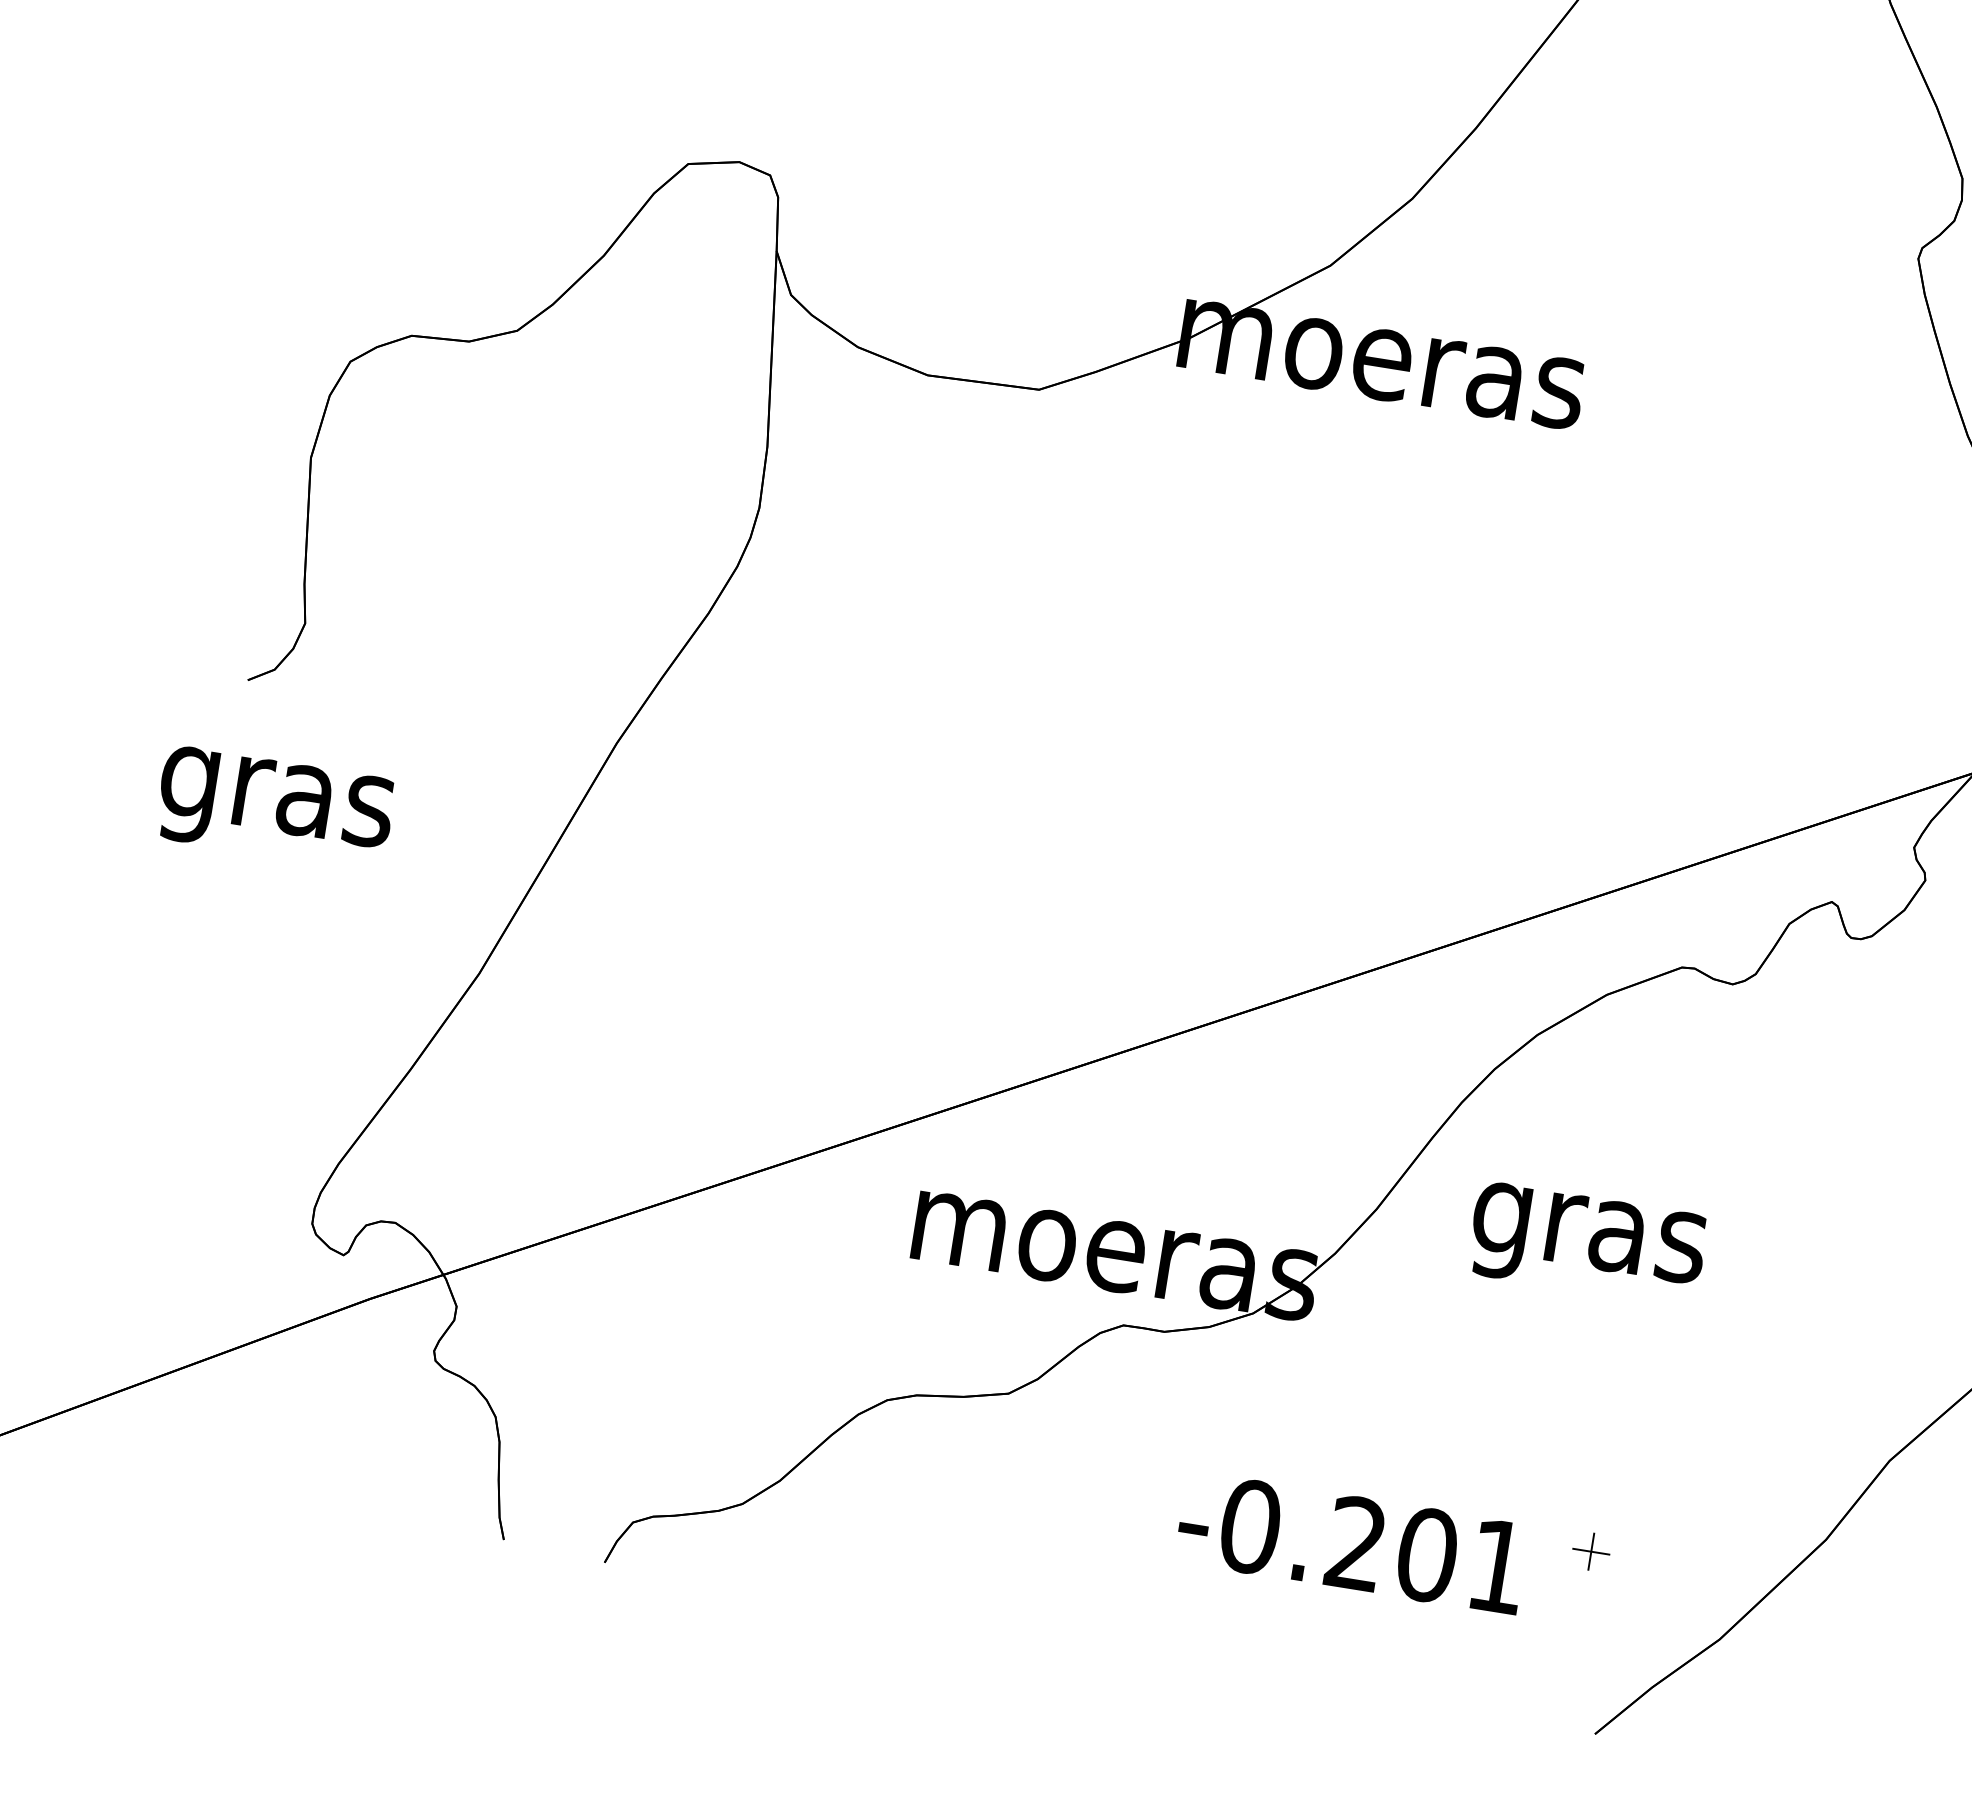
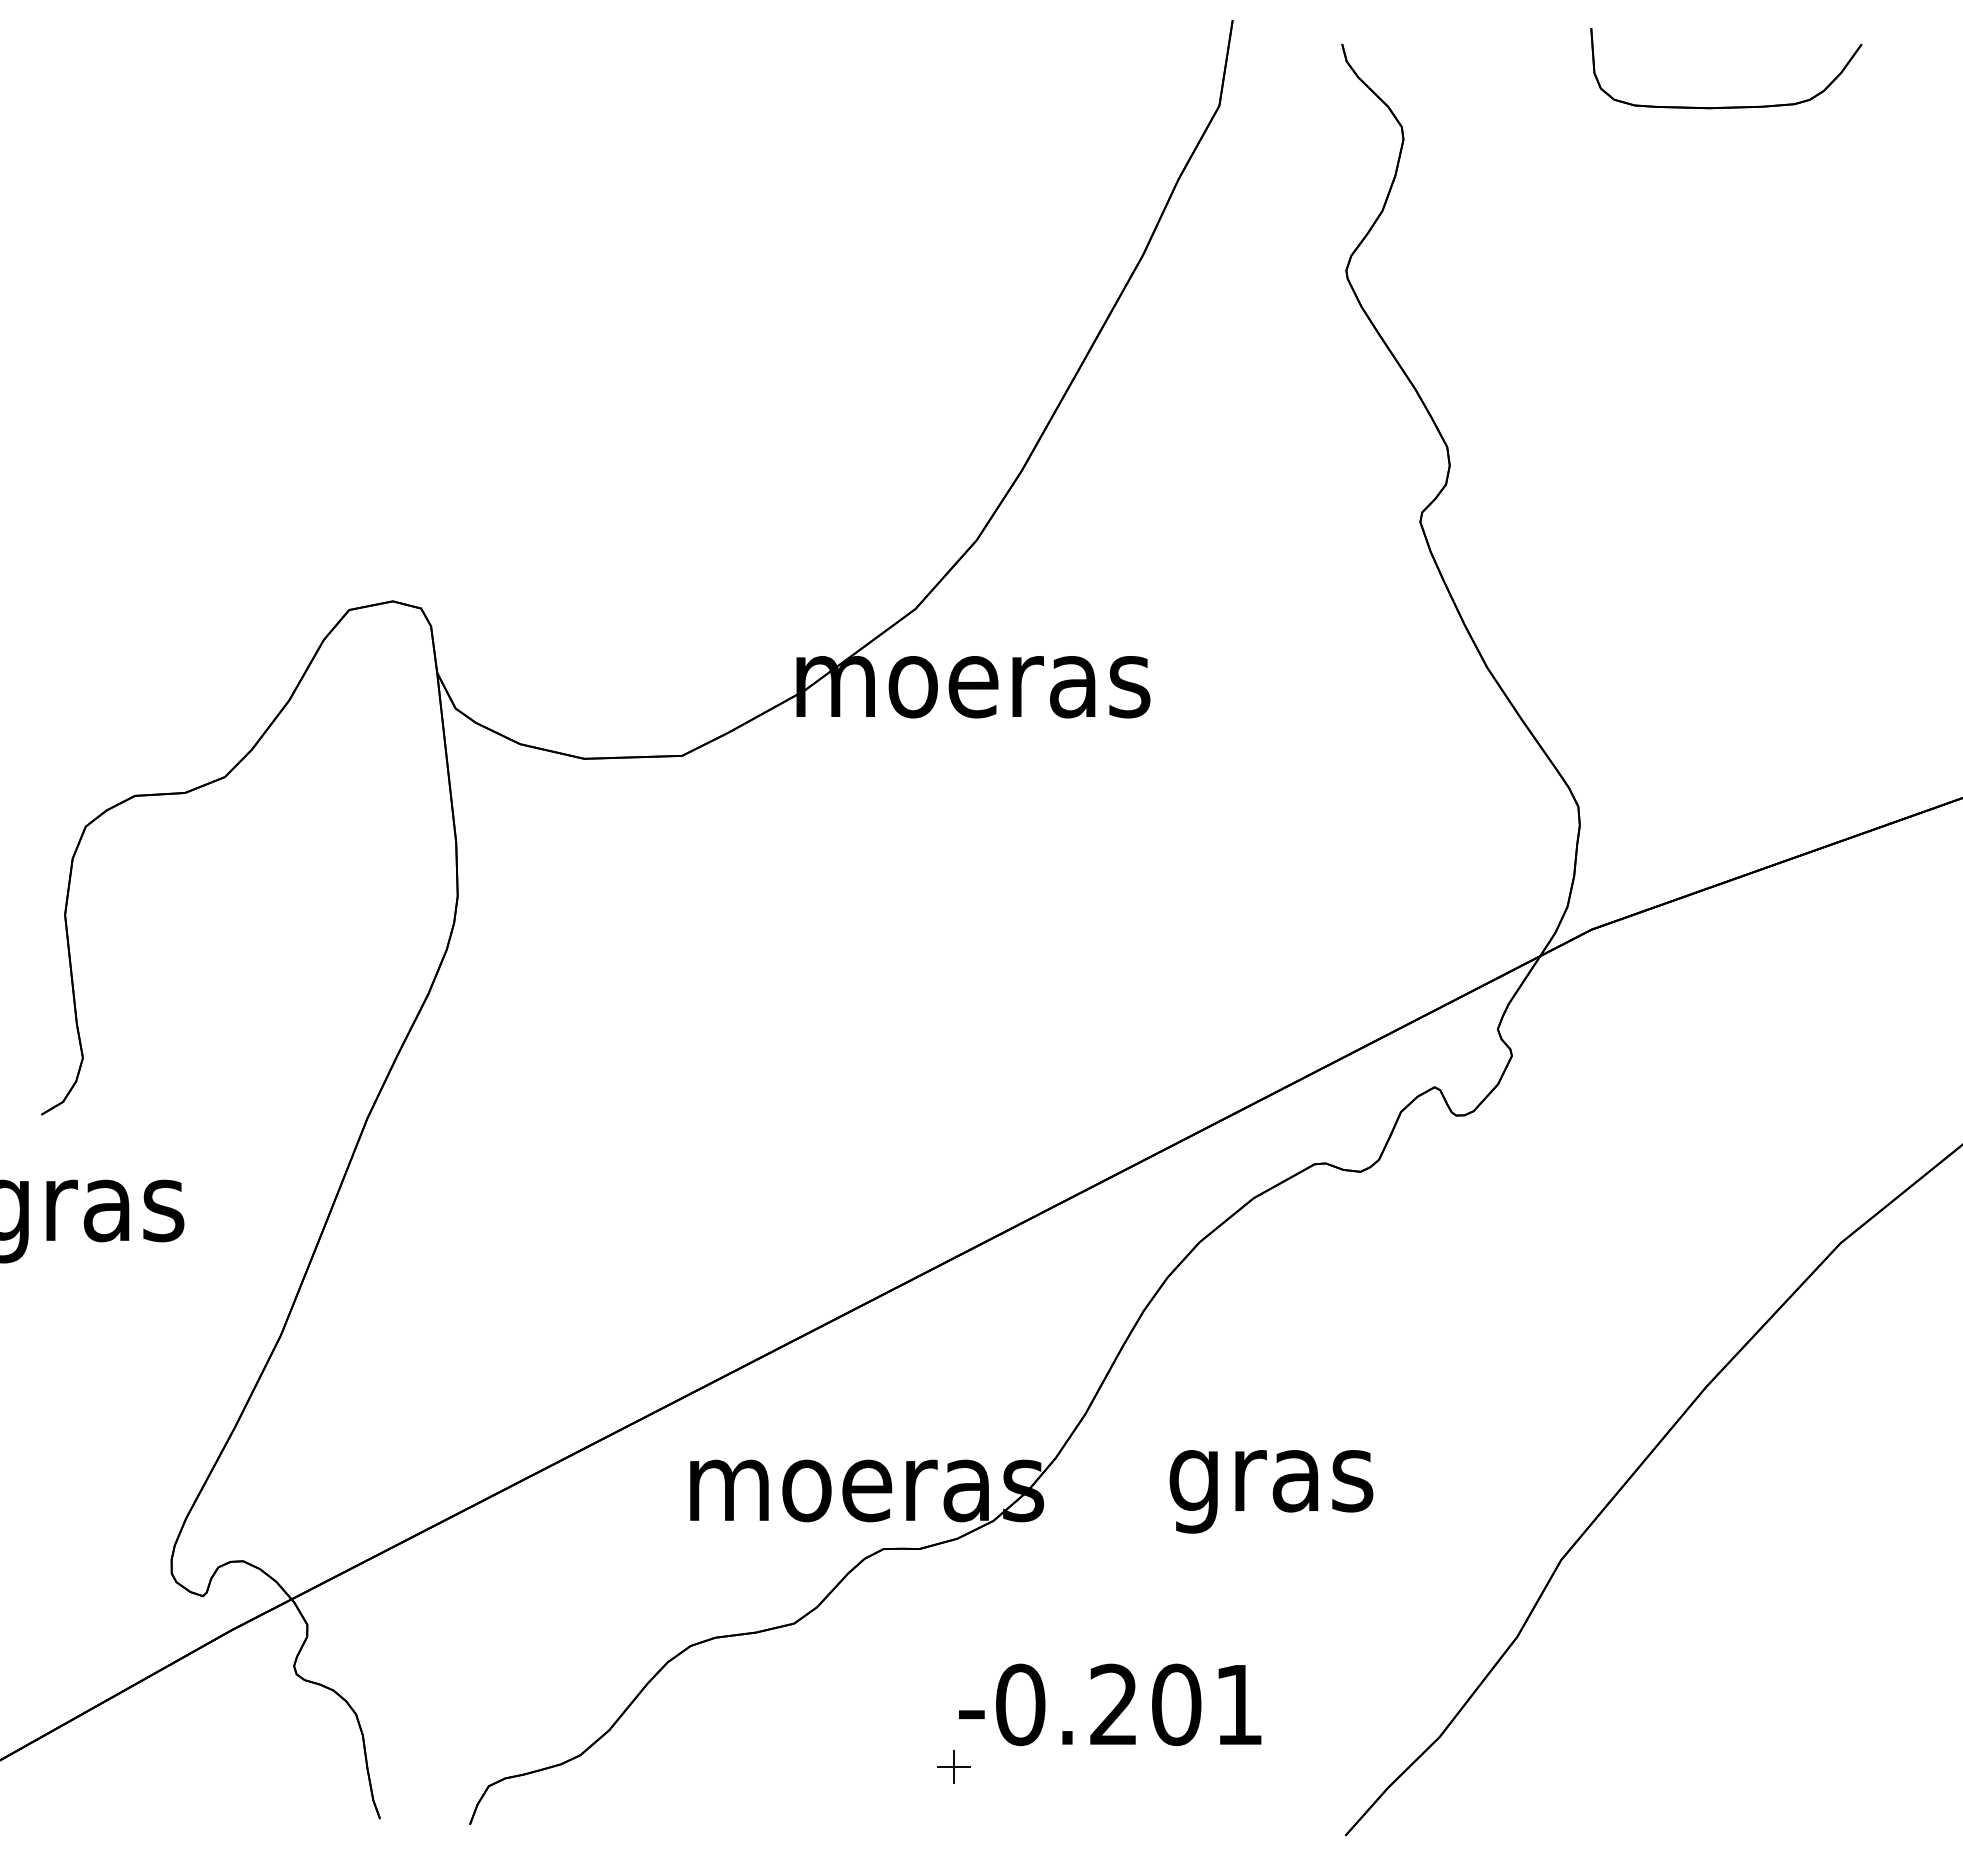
text: (1587, 1244) -> (1271, 1491), moved
part: (1590, 1550) -> (953, 1766), moved

